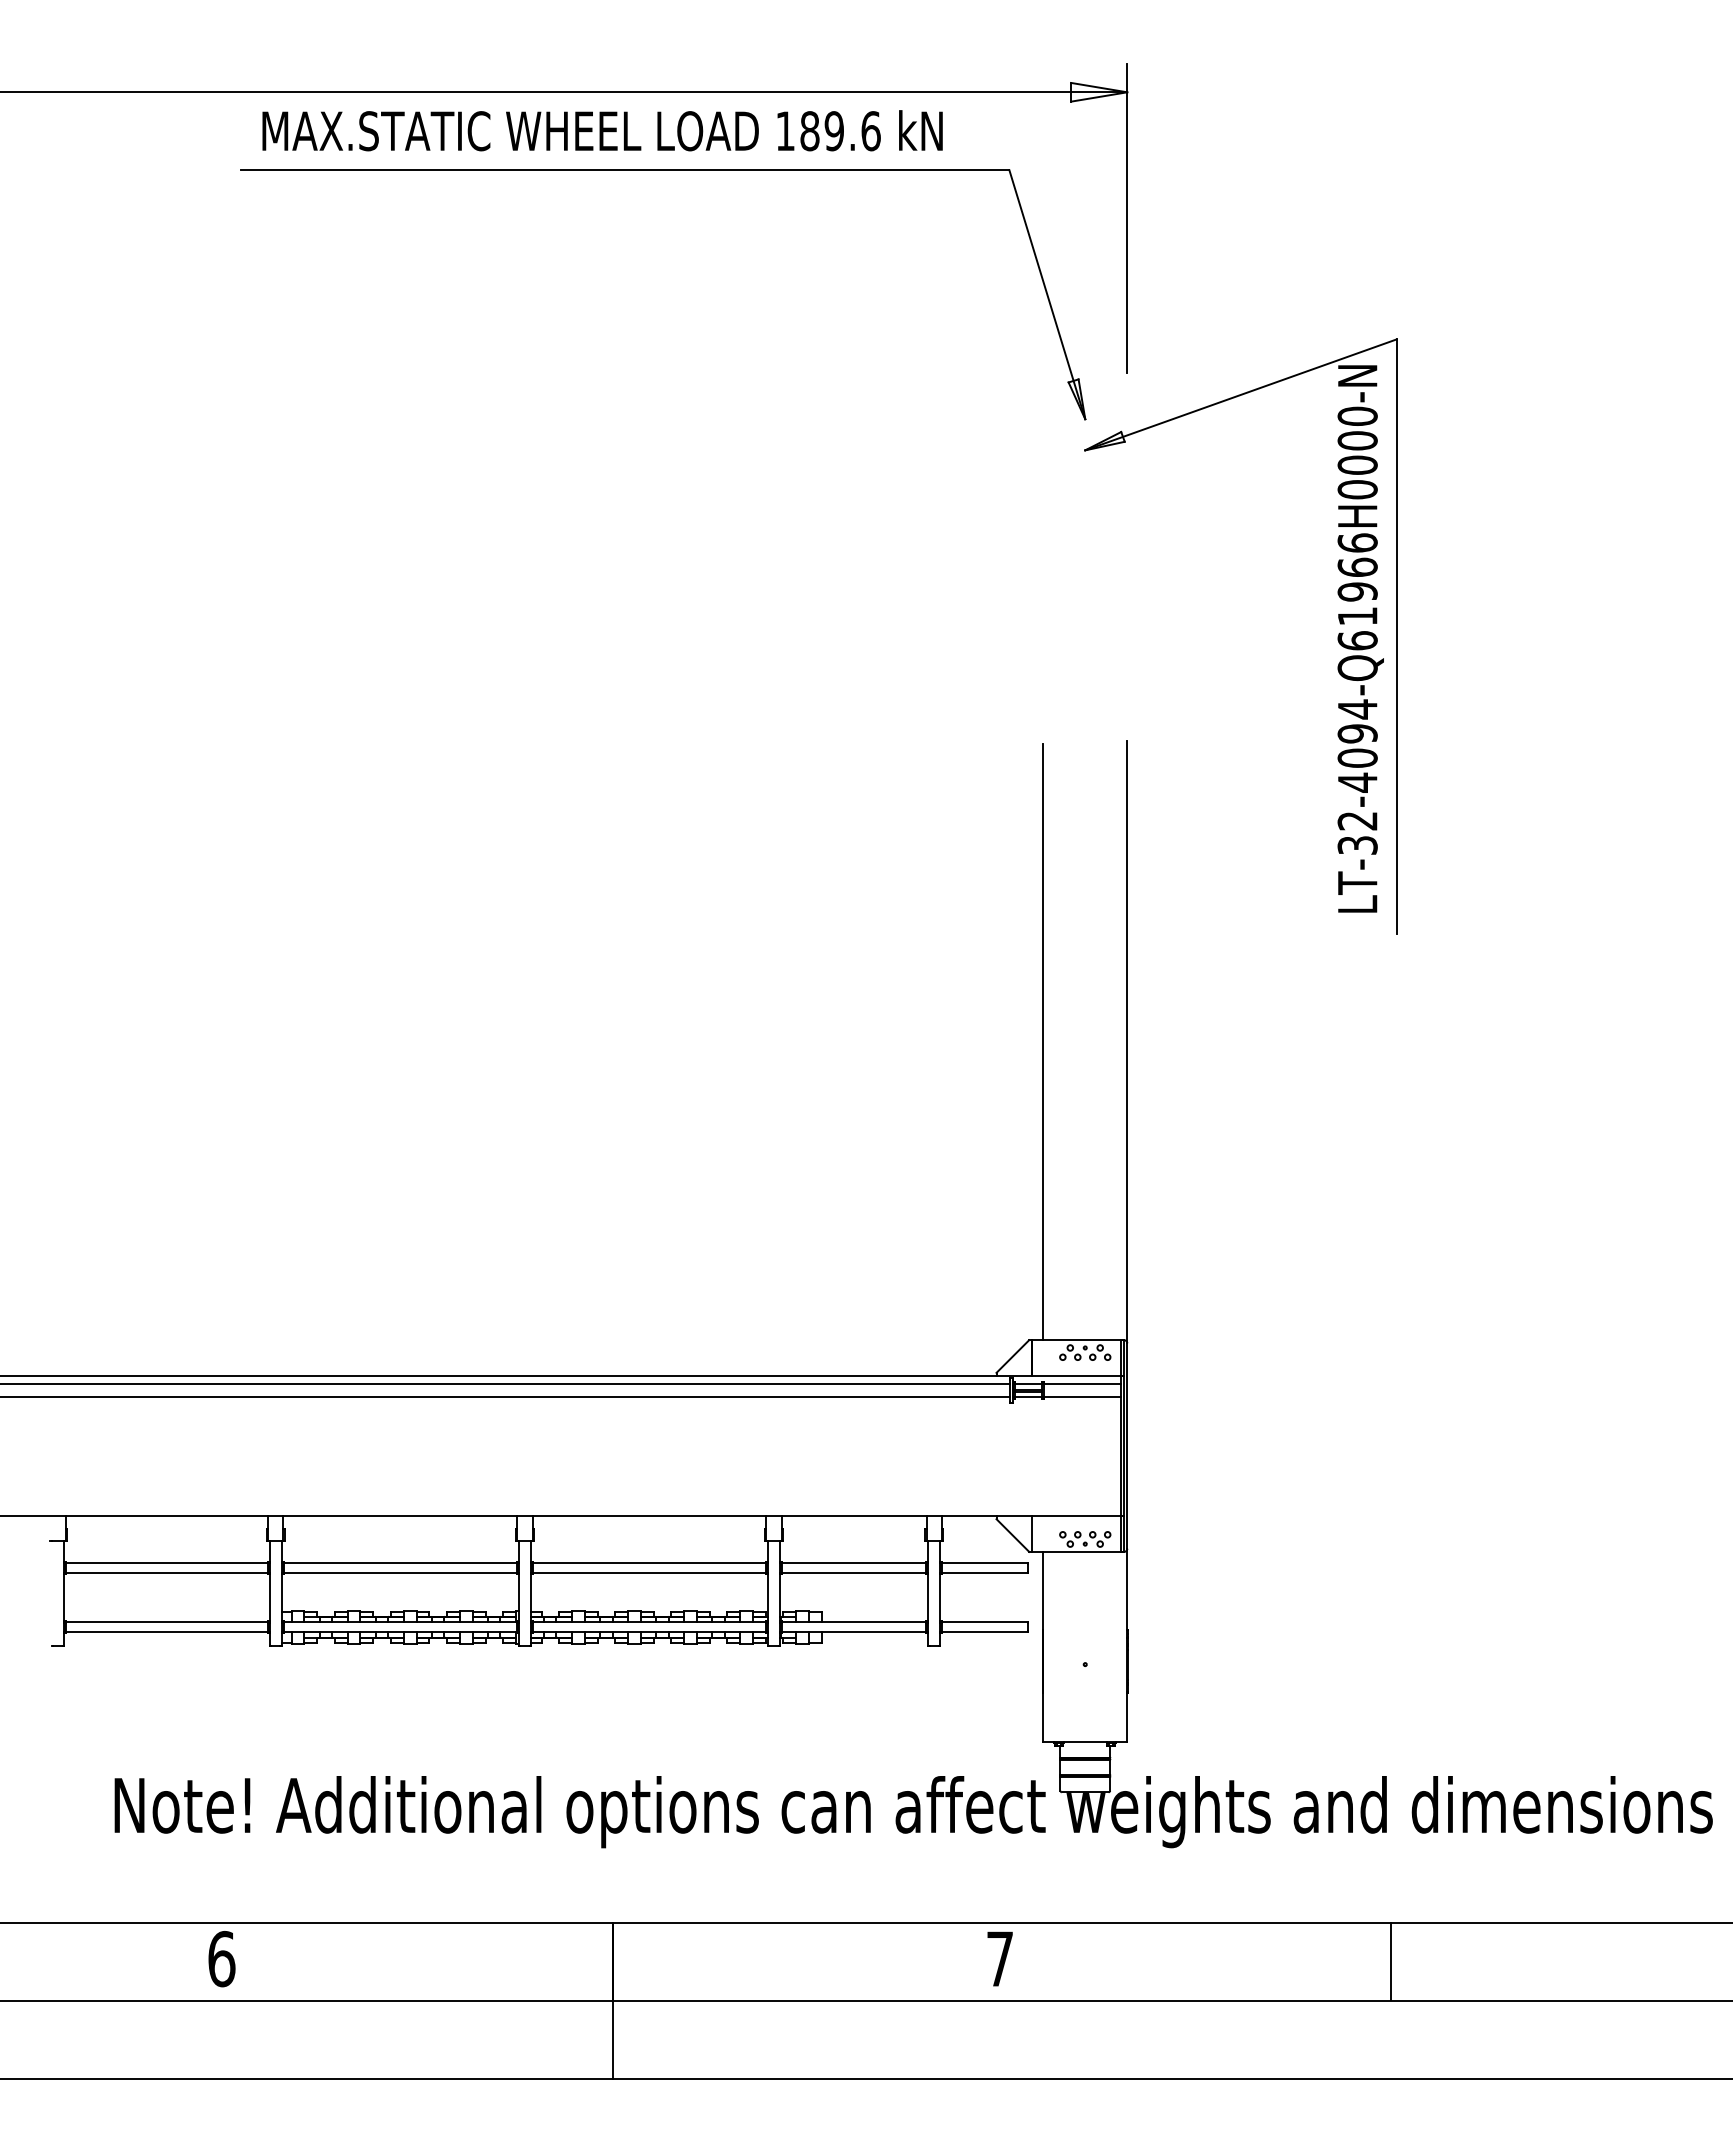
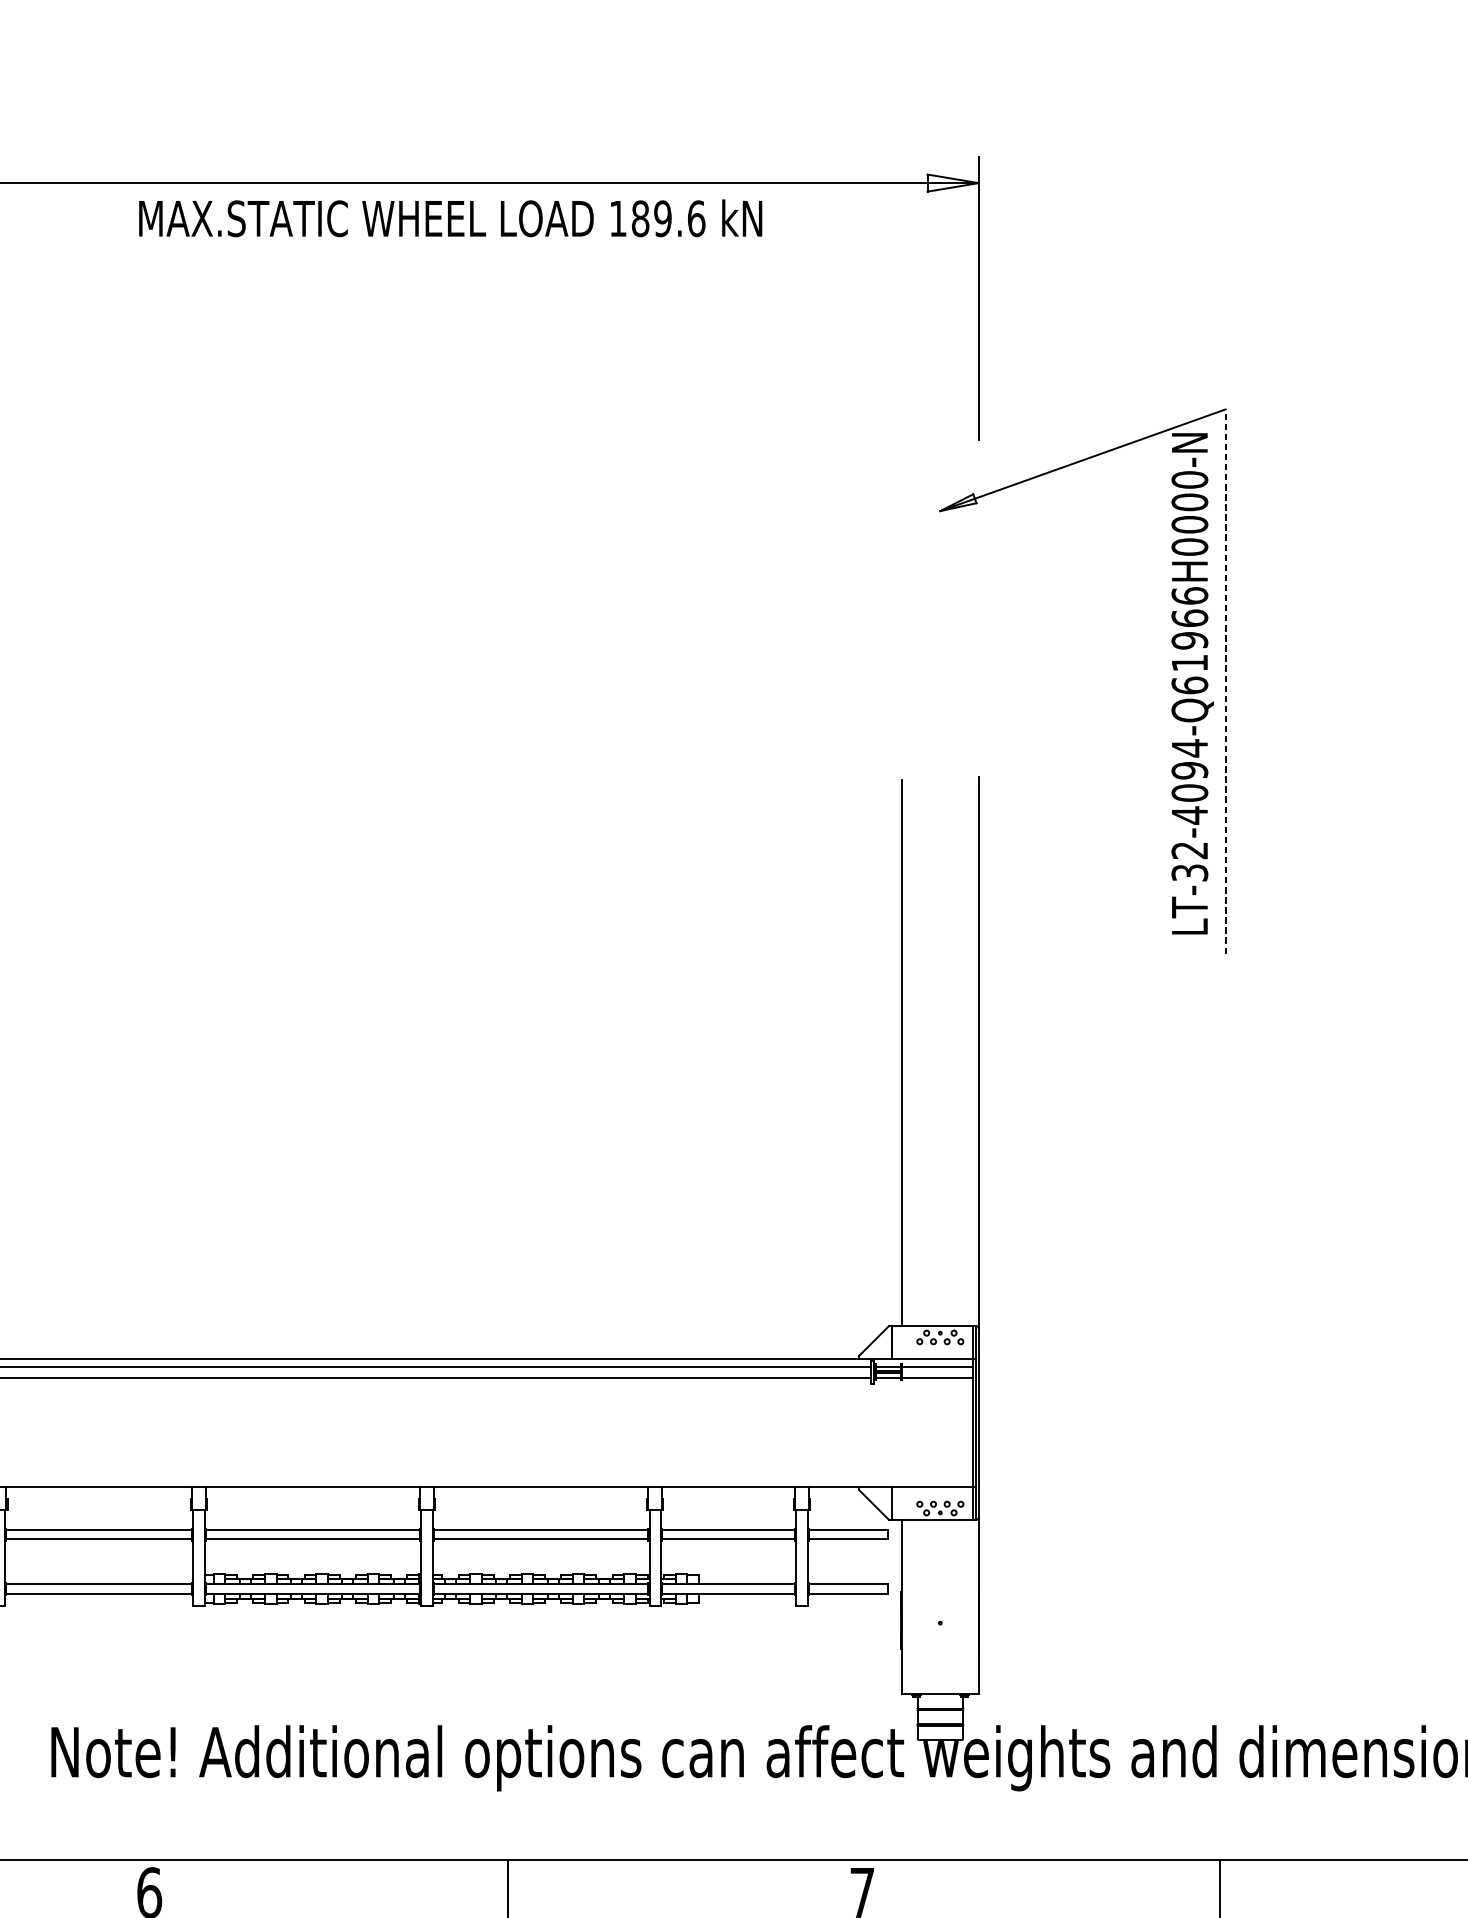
text: (602, 130) -> (450, 218), moved
part: (663, 170) -> (554, 254), removed
line: (1396, 636) -> (1225, 681), solid -> dashed

